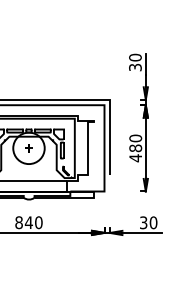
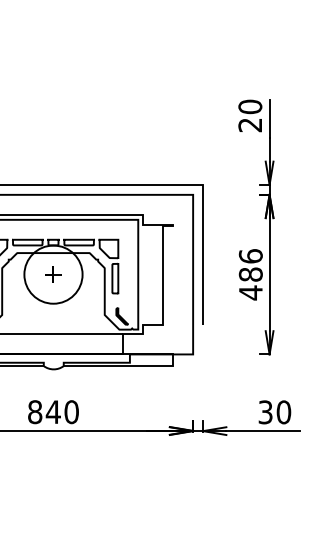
text: (135, 67) -> (250, 125), 30 -> 20
text: (135, 138) -> (250, 256), 480 -> 486

